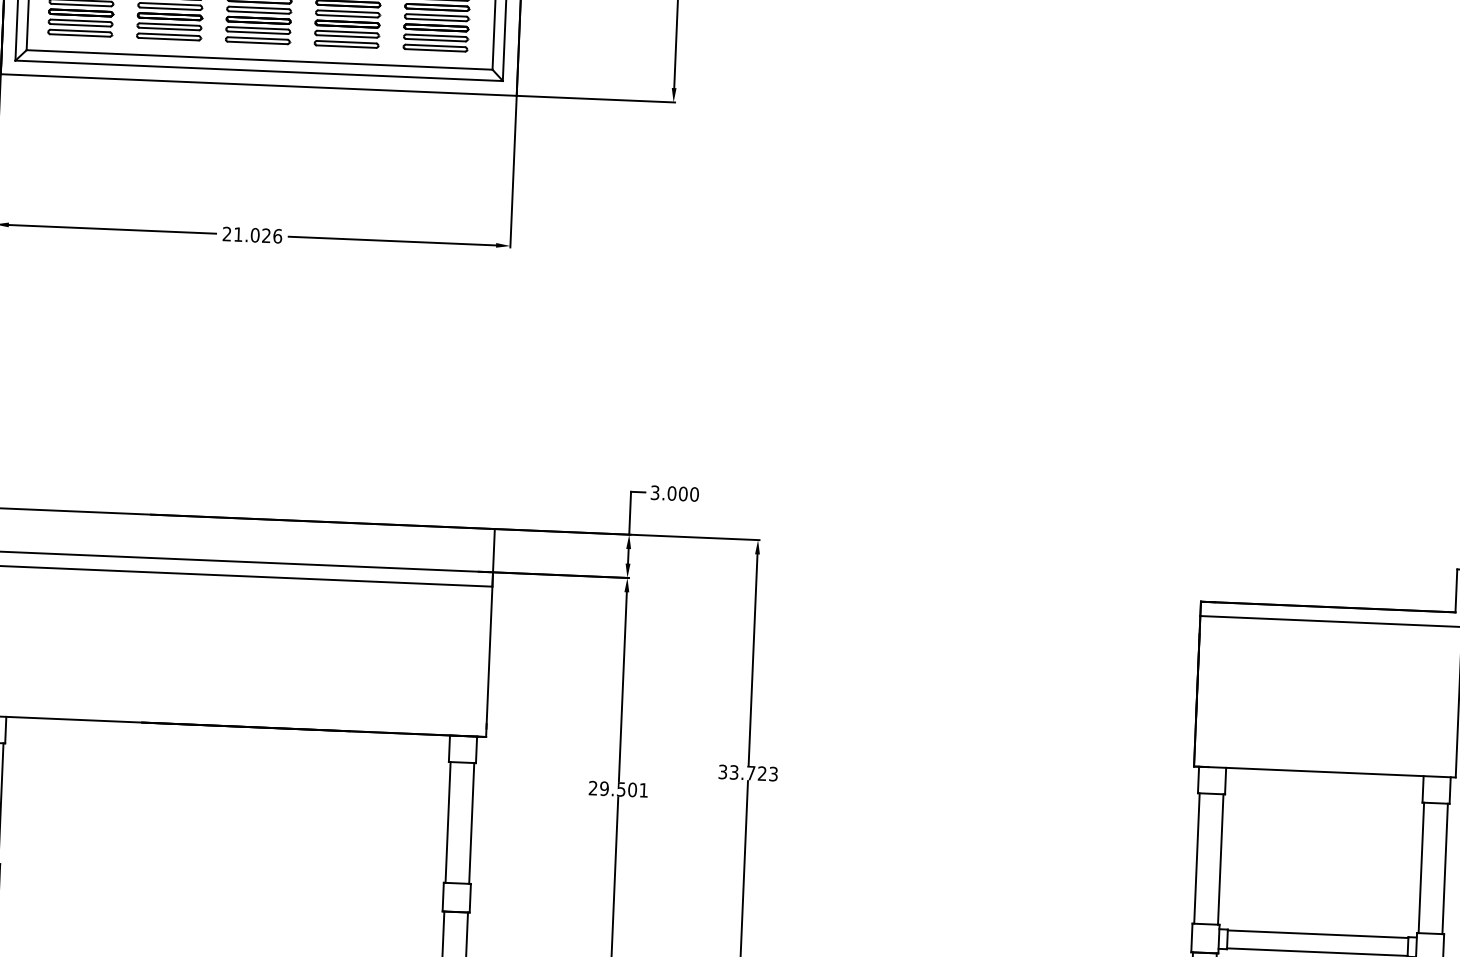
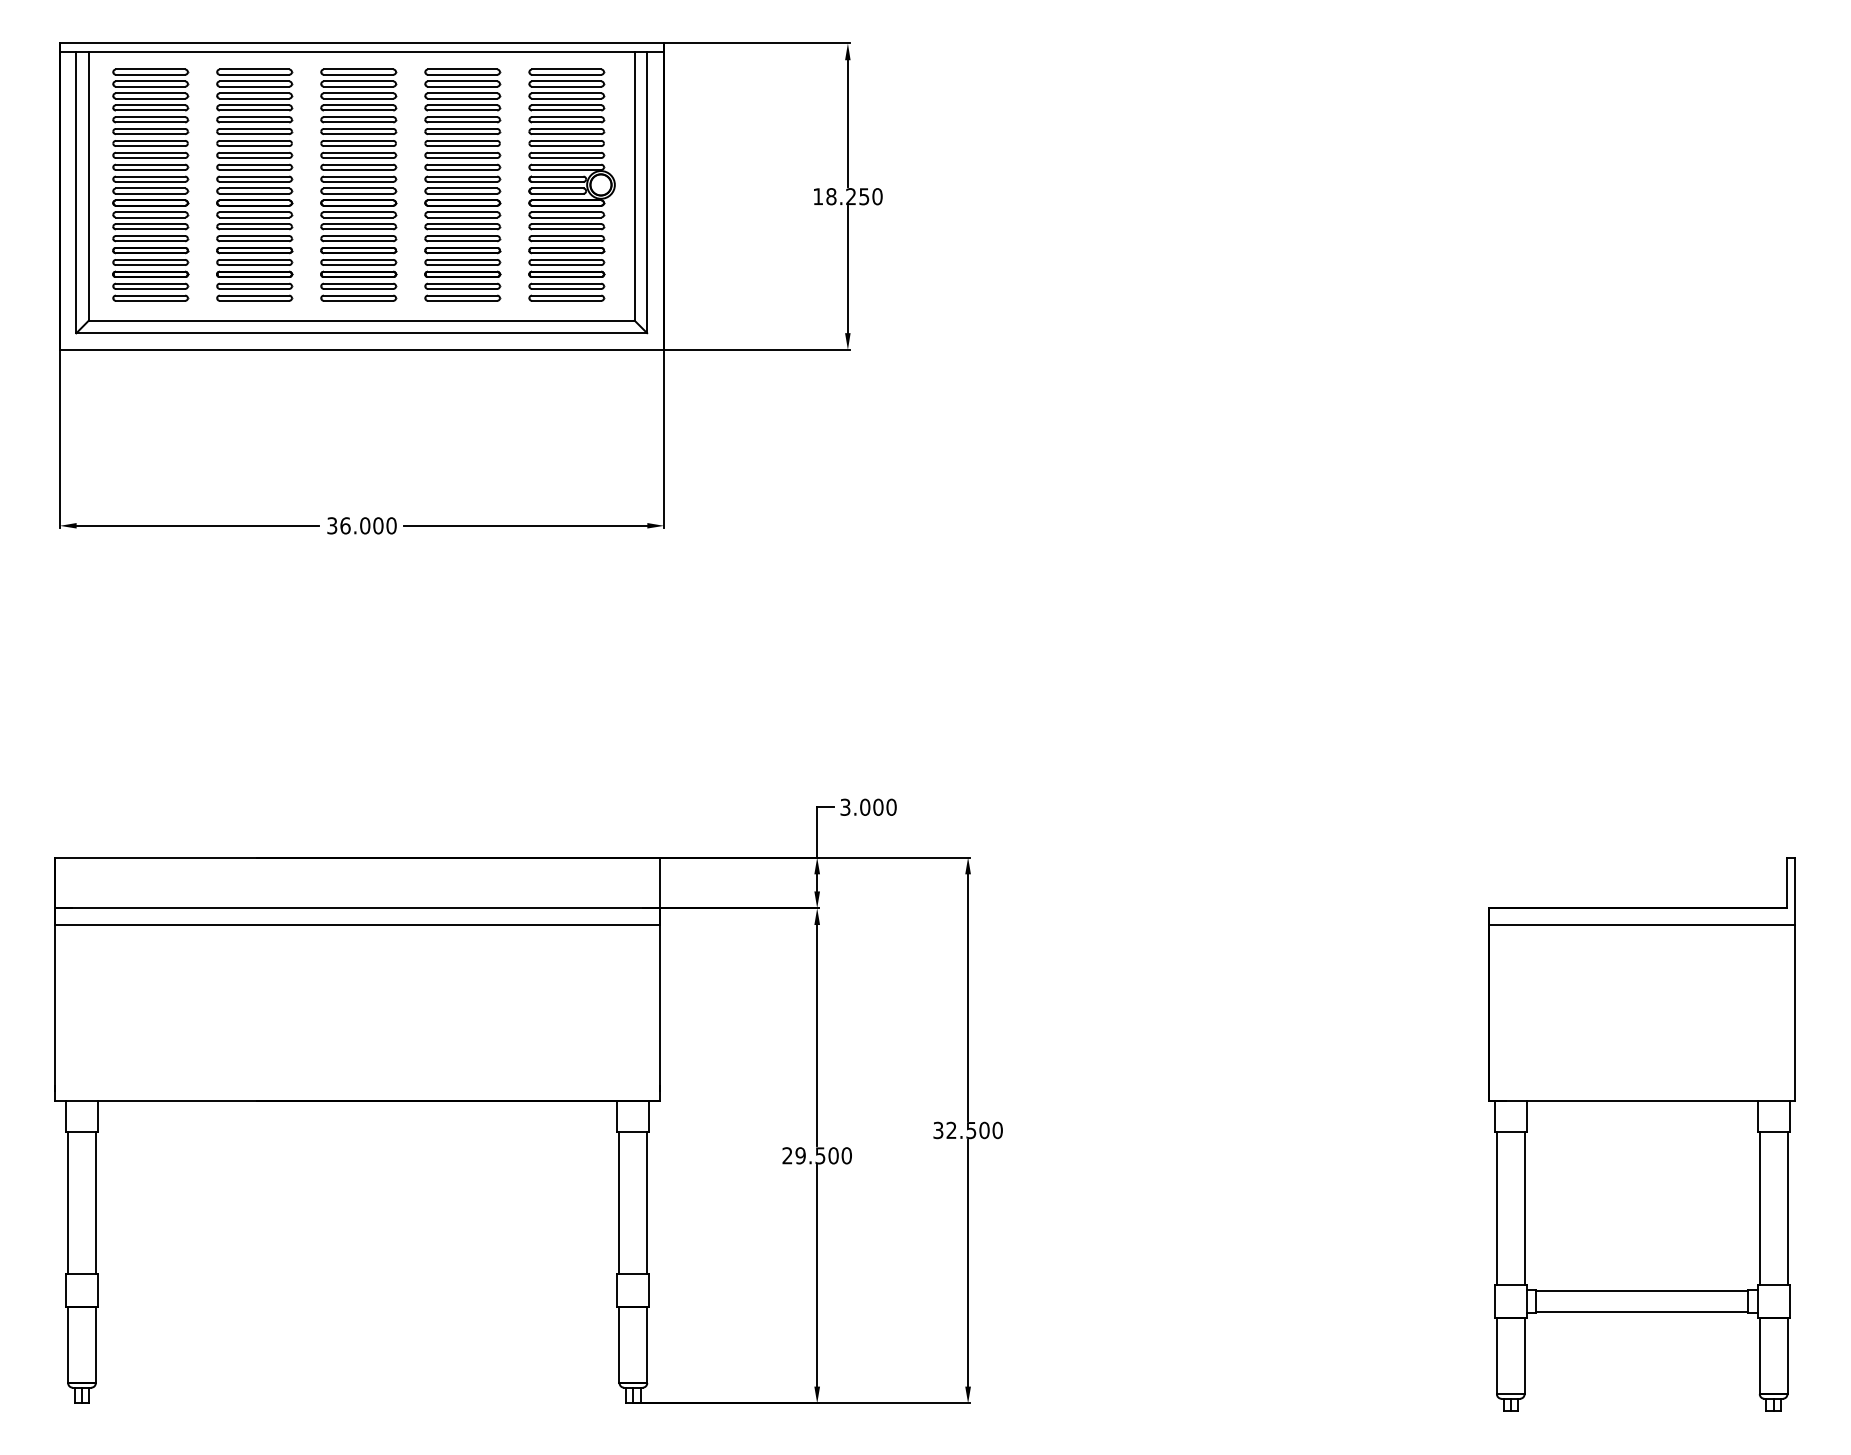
text: (252, 234) -> (361, 525), 21.026 -> 36.000
text: (753, 773) -> (974, 1130), 33.723 -> 32.500
text: (643, 790) -> (846, 1155), 29.501 -> 29.500

